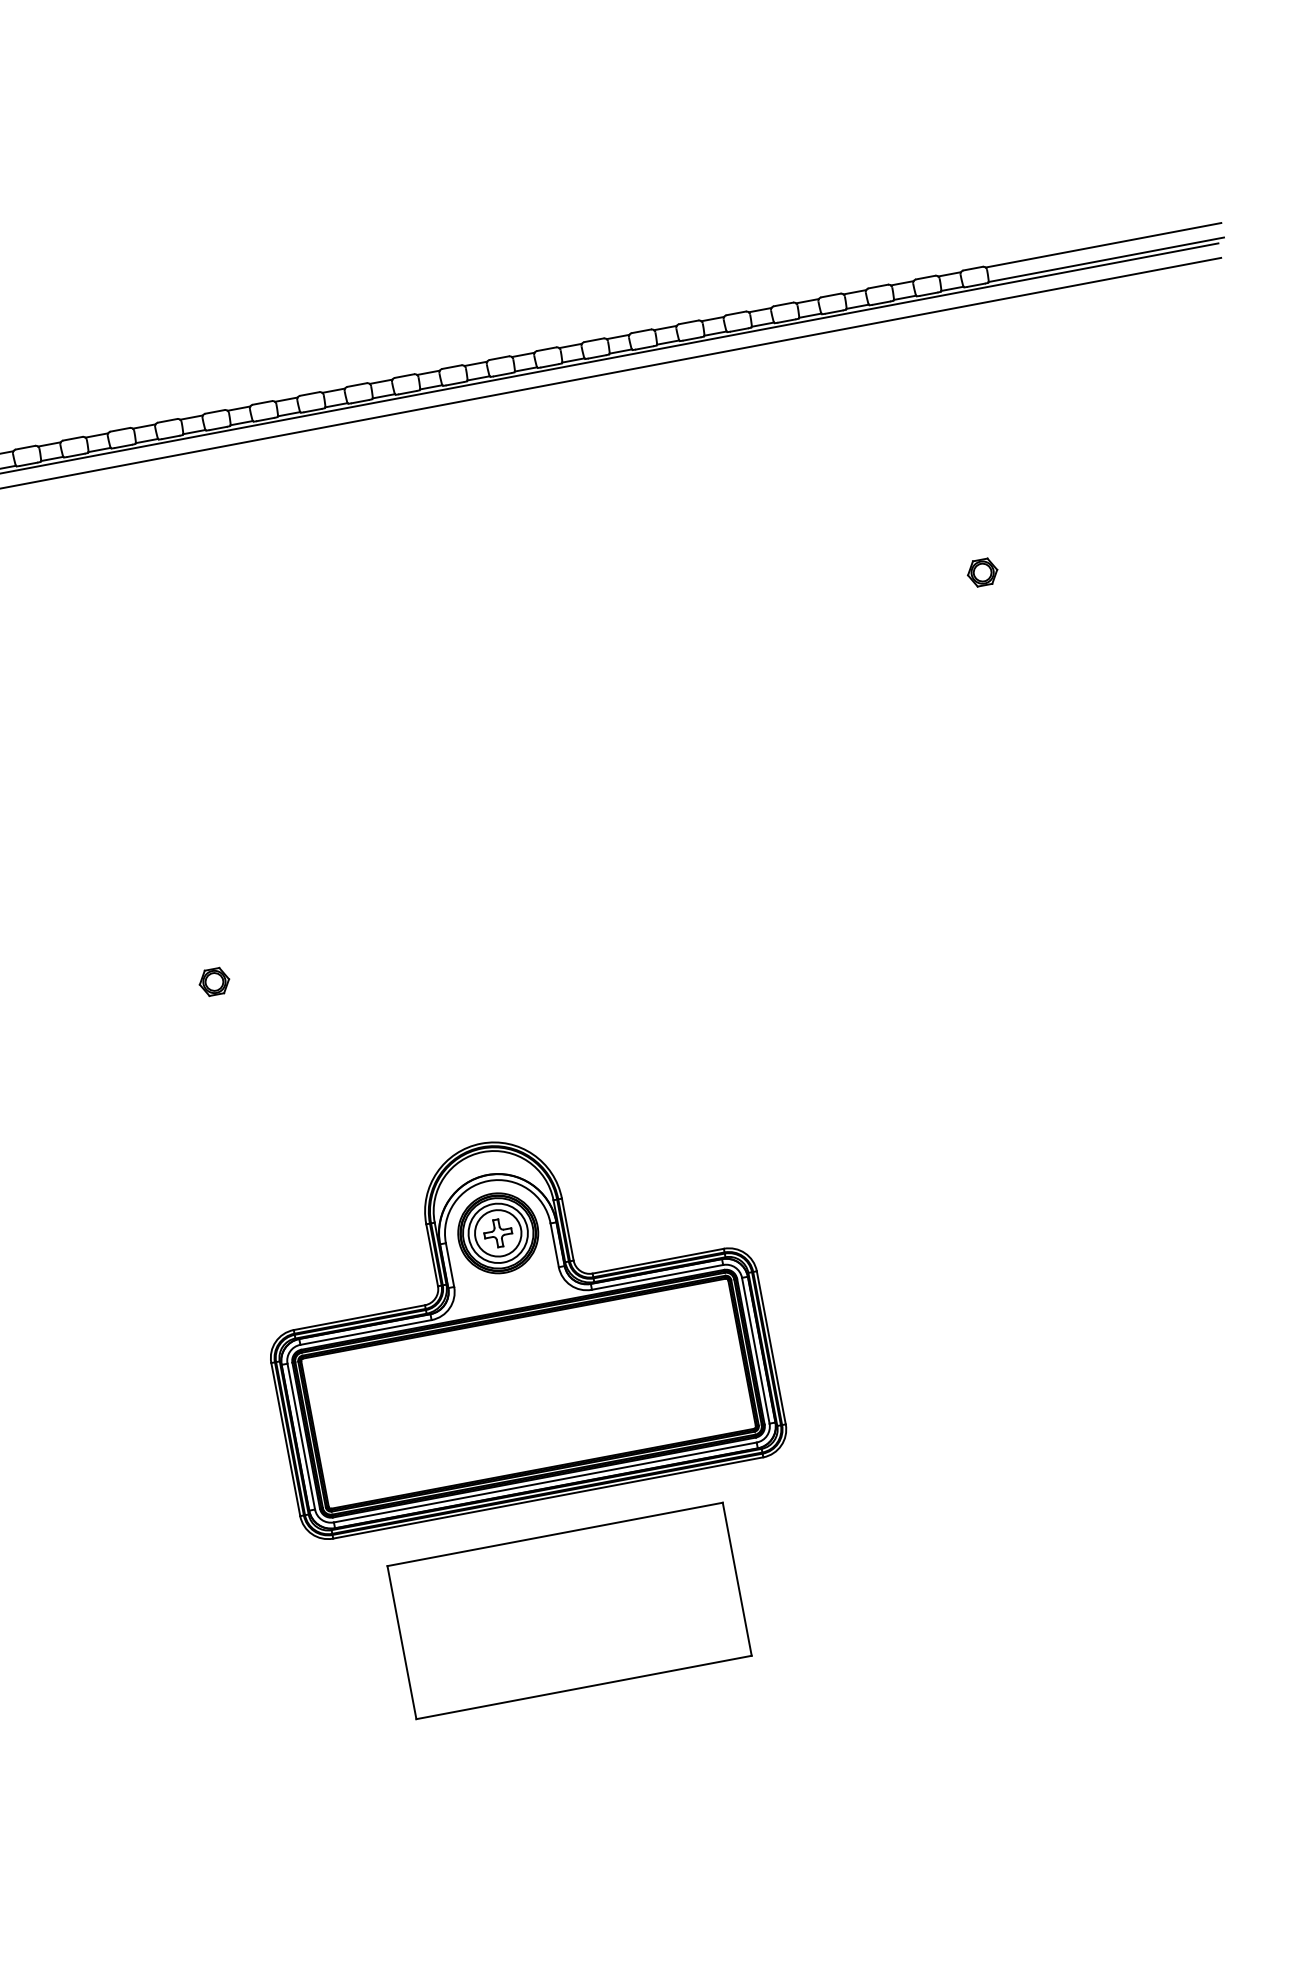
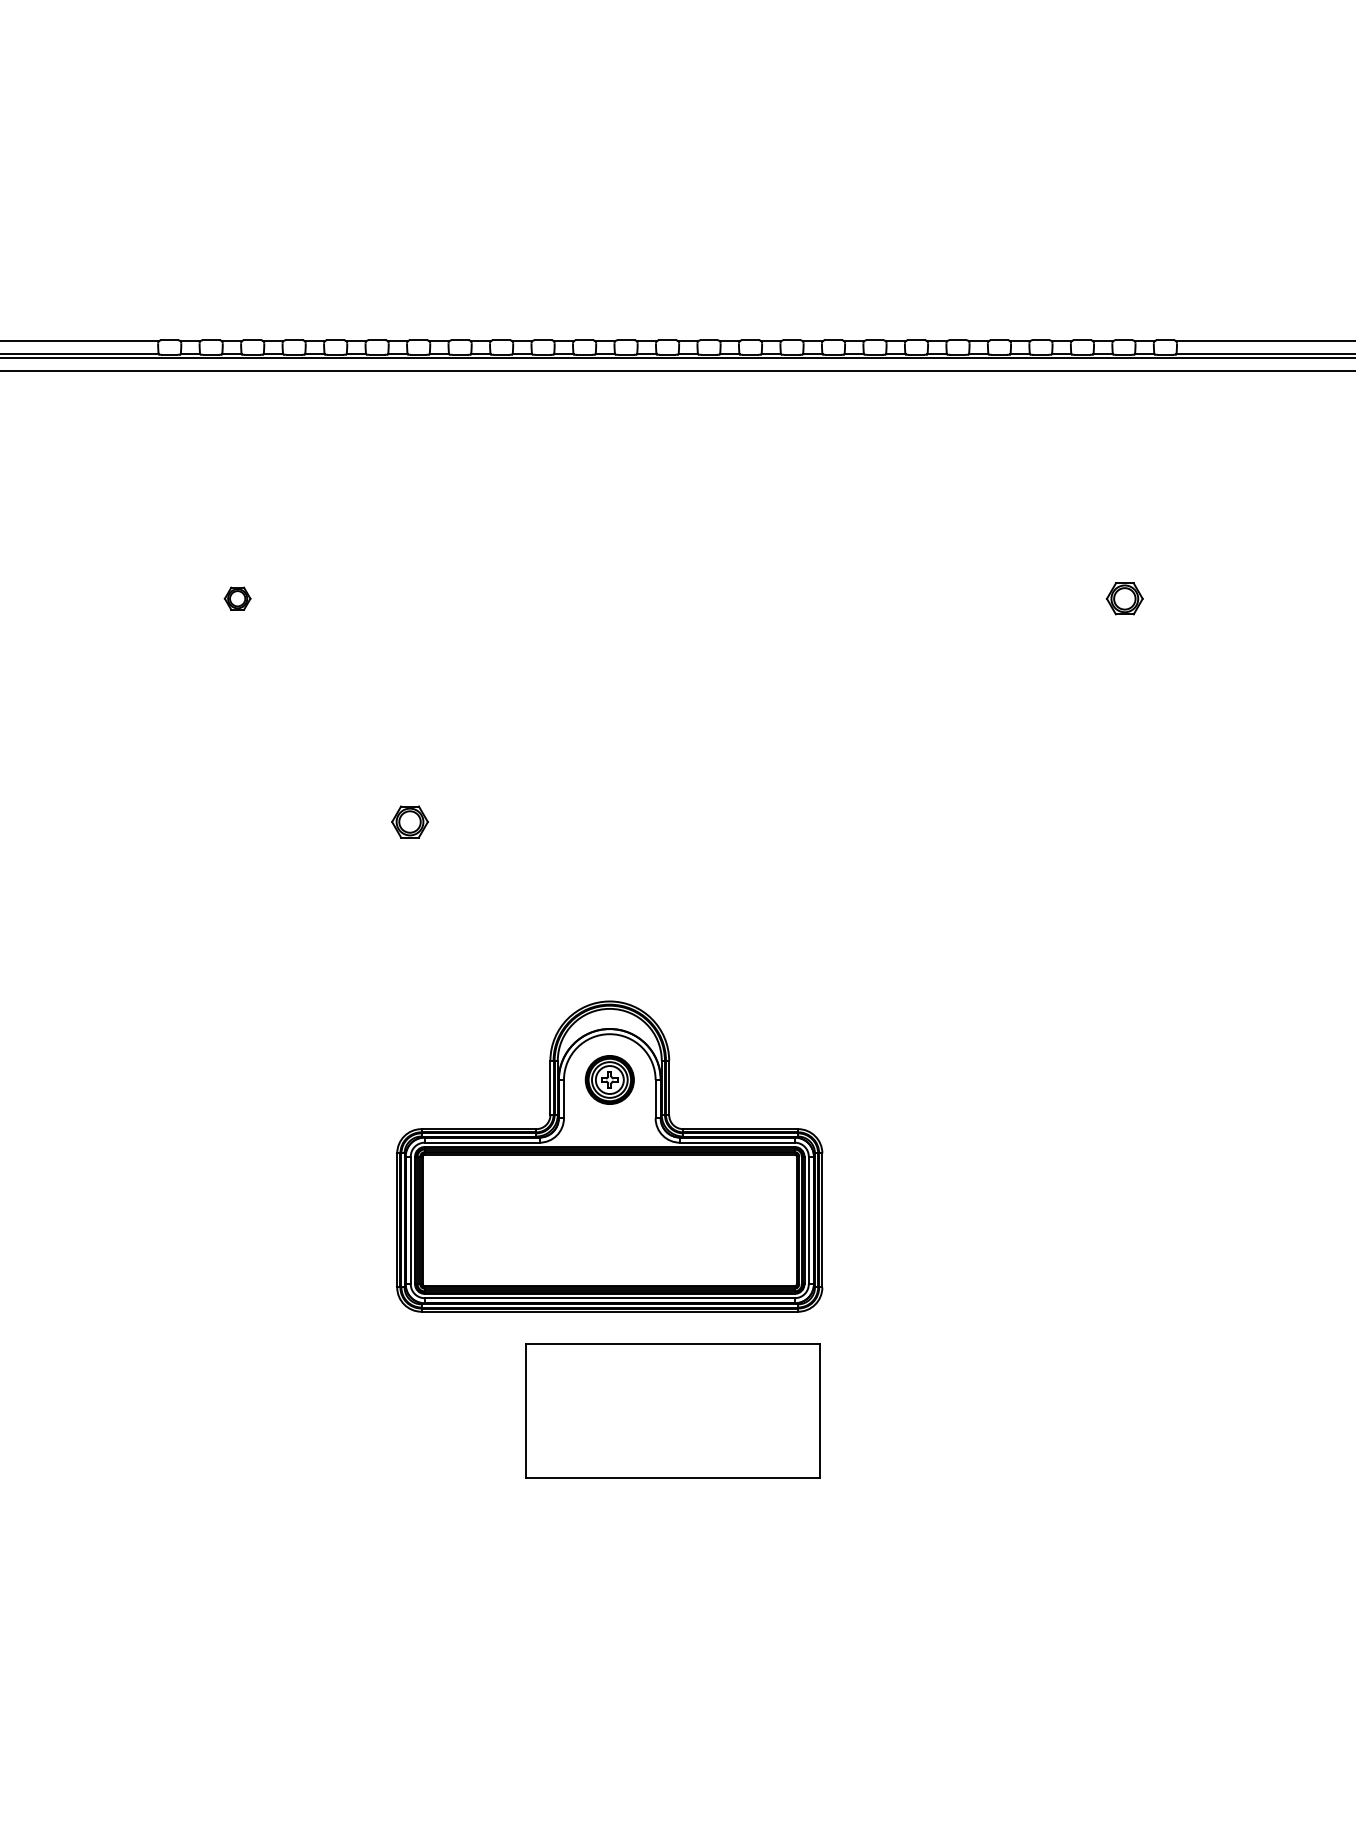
part: (982, 572) -> (1124, 598), size x1.4
part: (213, 982) -> (409, 822), size x1.4
part: (497, 1232) -> (609, 1079), size x0.7
part: (569, 1610) -> (672, 1410), moved

